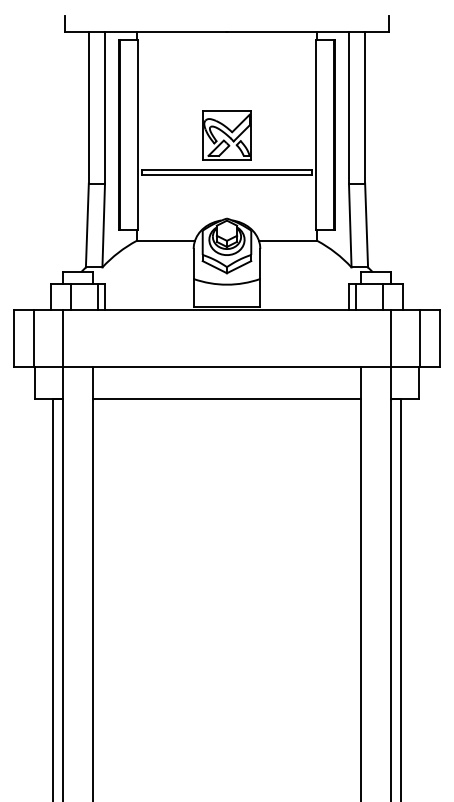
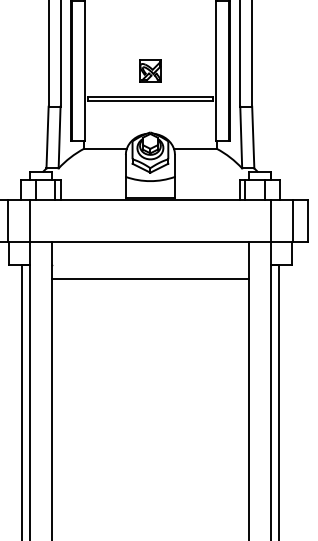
part: (226, 135) -> (150, 71), size x0.6
line: (226, 399) -> (150, 278), moved

